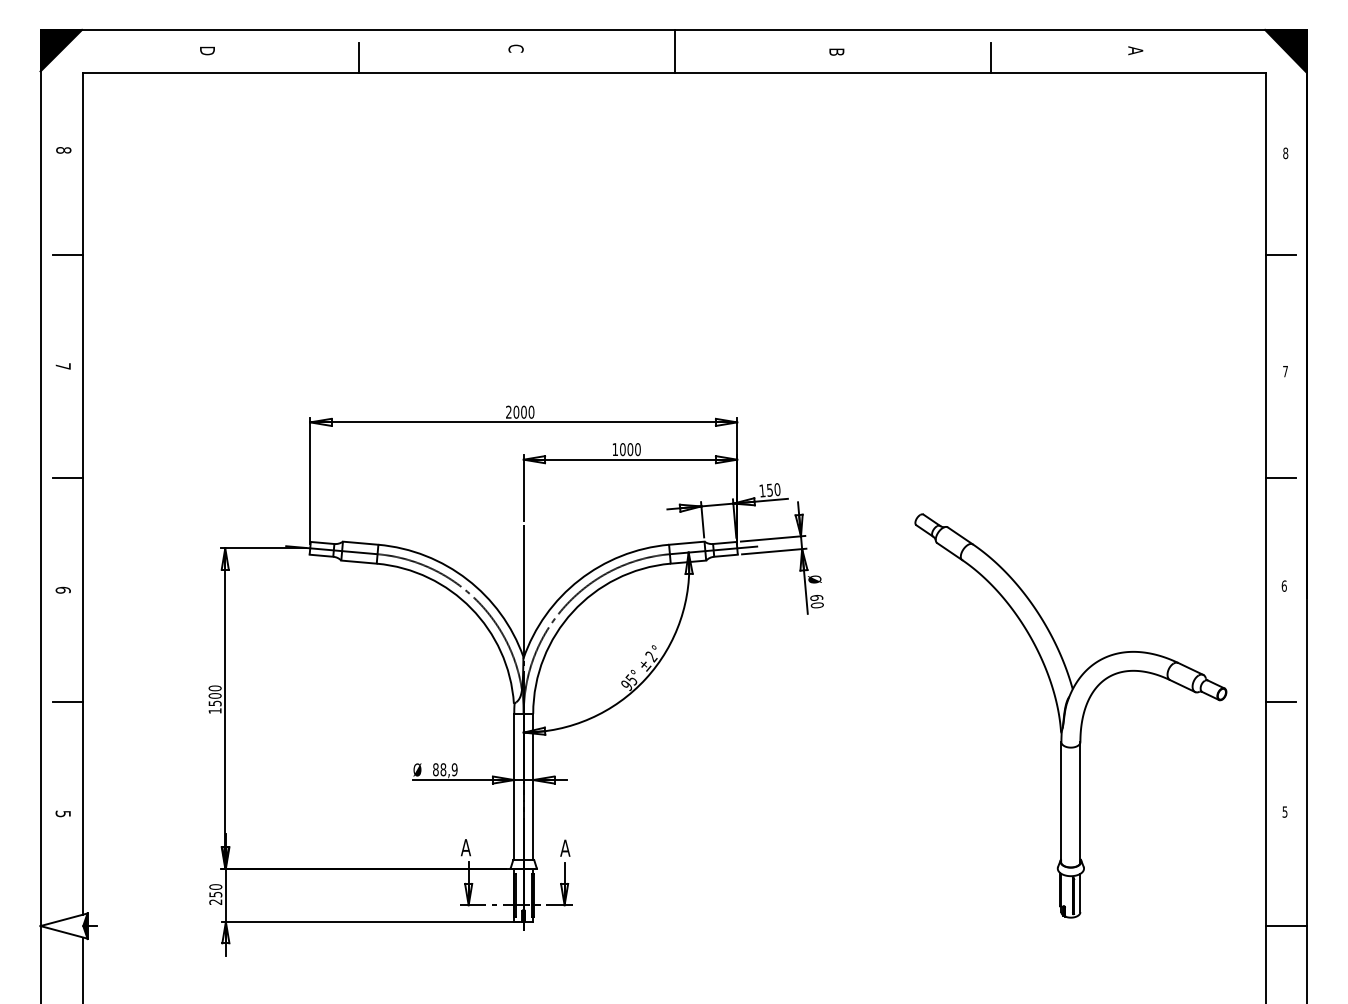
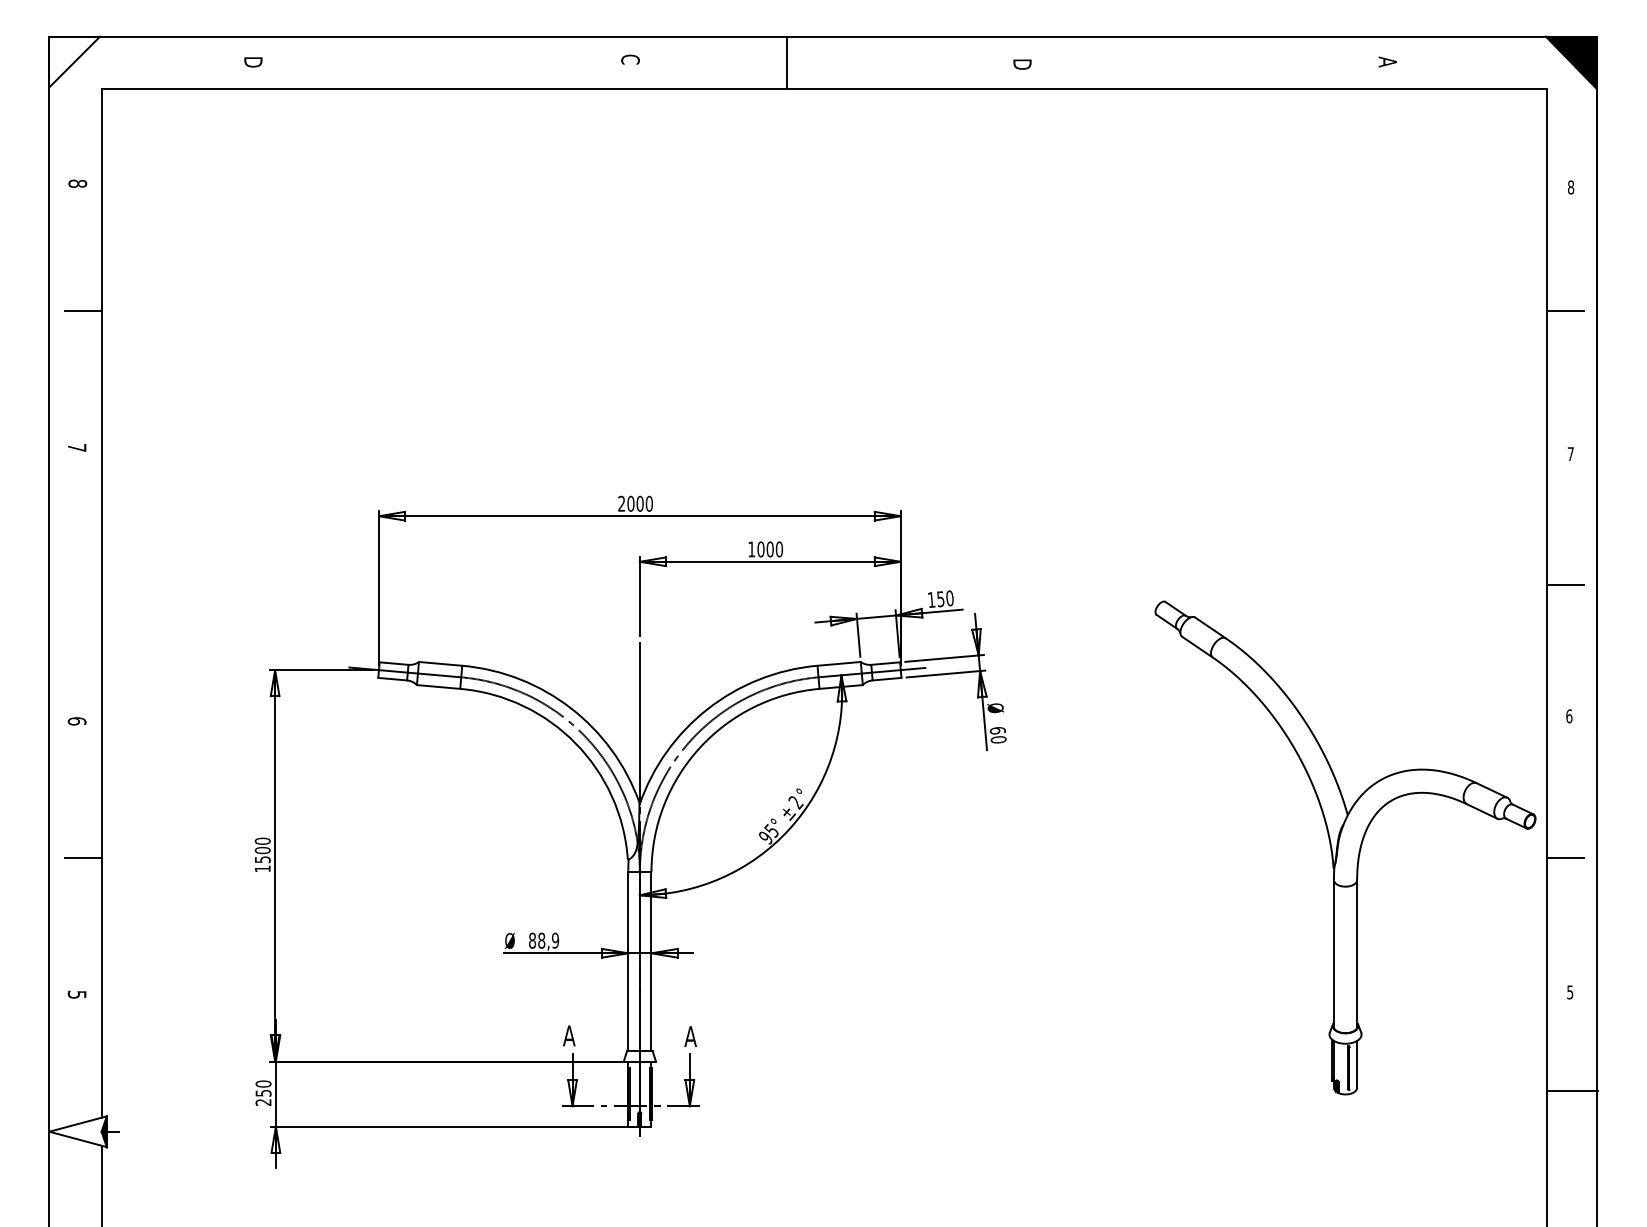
fill: (61, 50) -> (74, 61), removed
line: (674, 51) -> (787, 62), moved
text: (836, 53) -> (1022, 65), B -> D
line: (358, 57) -> (438, 70), removed
line: (990, 57) -> (1210, 70), removed
line: (68, 478) -> (83, 584), removed
part: (1070, 715) -> (1345, 847), moved
line: (1286, 925) -> (1572, 1090), moved

